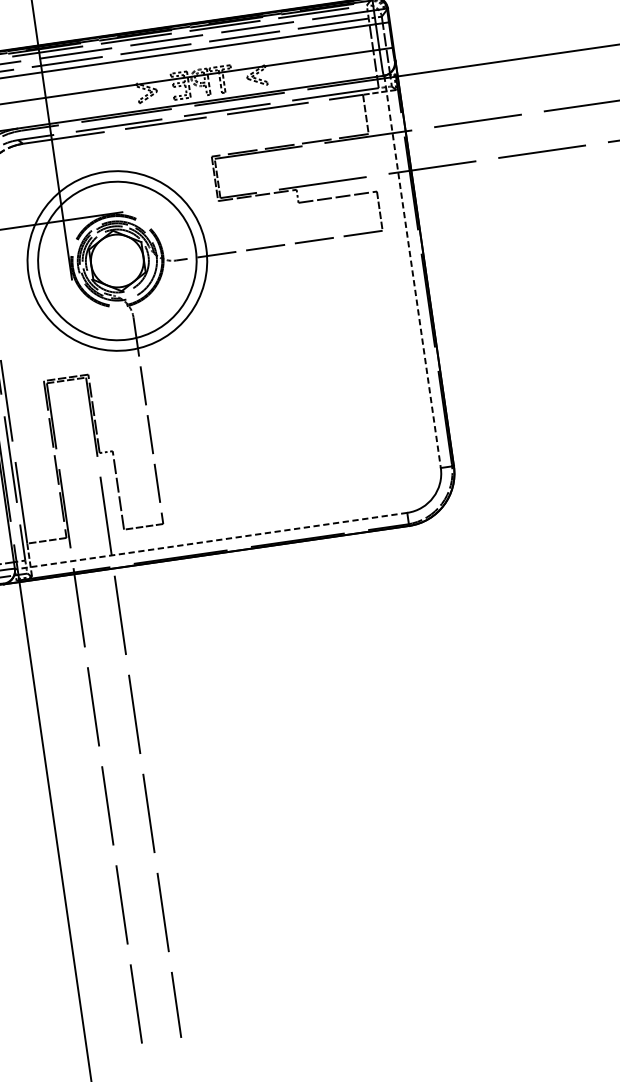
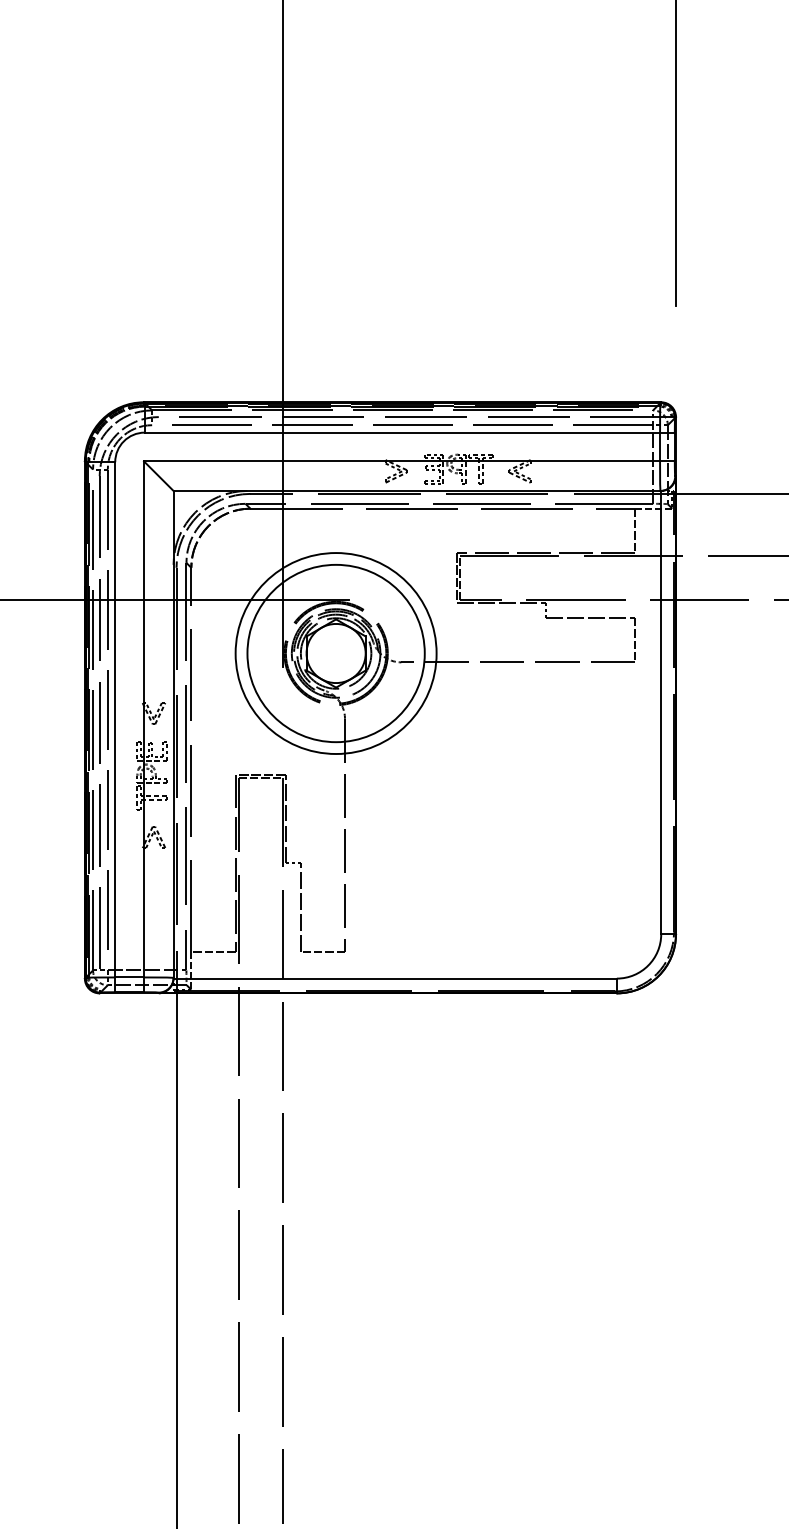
line: (412, 271) -> (661, 712), dashed -> solid
line: (211, 541) -> (395, 978), dashed -> solid

